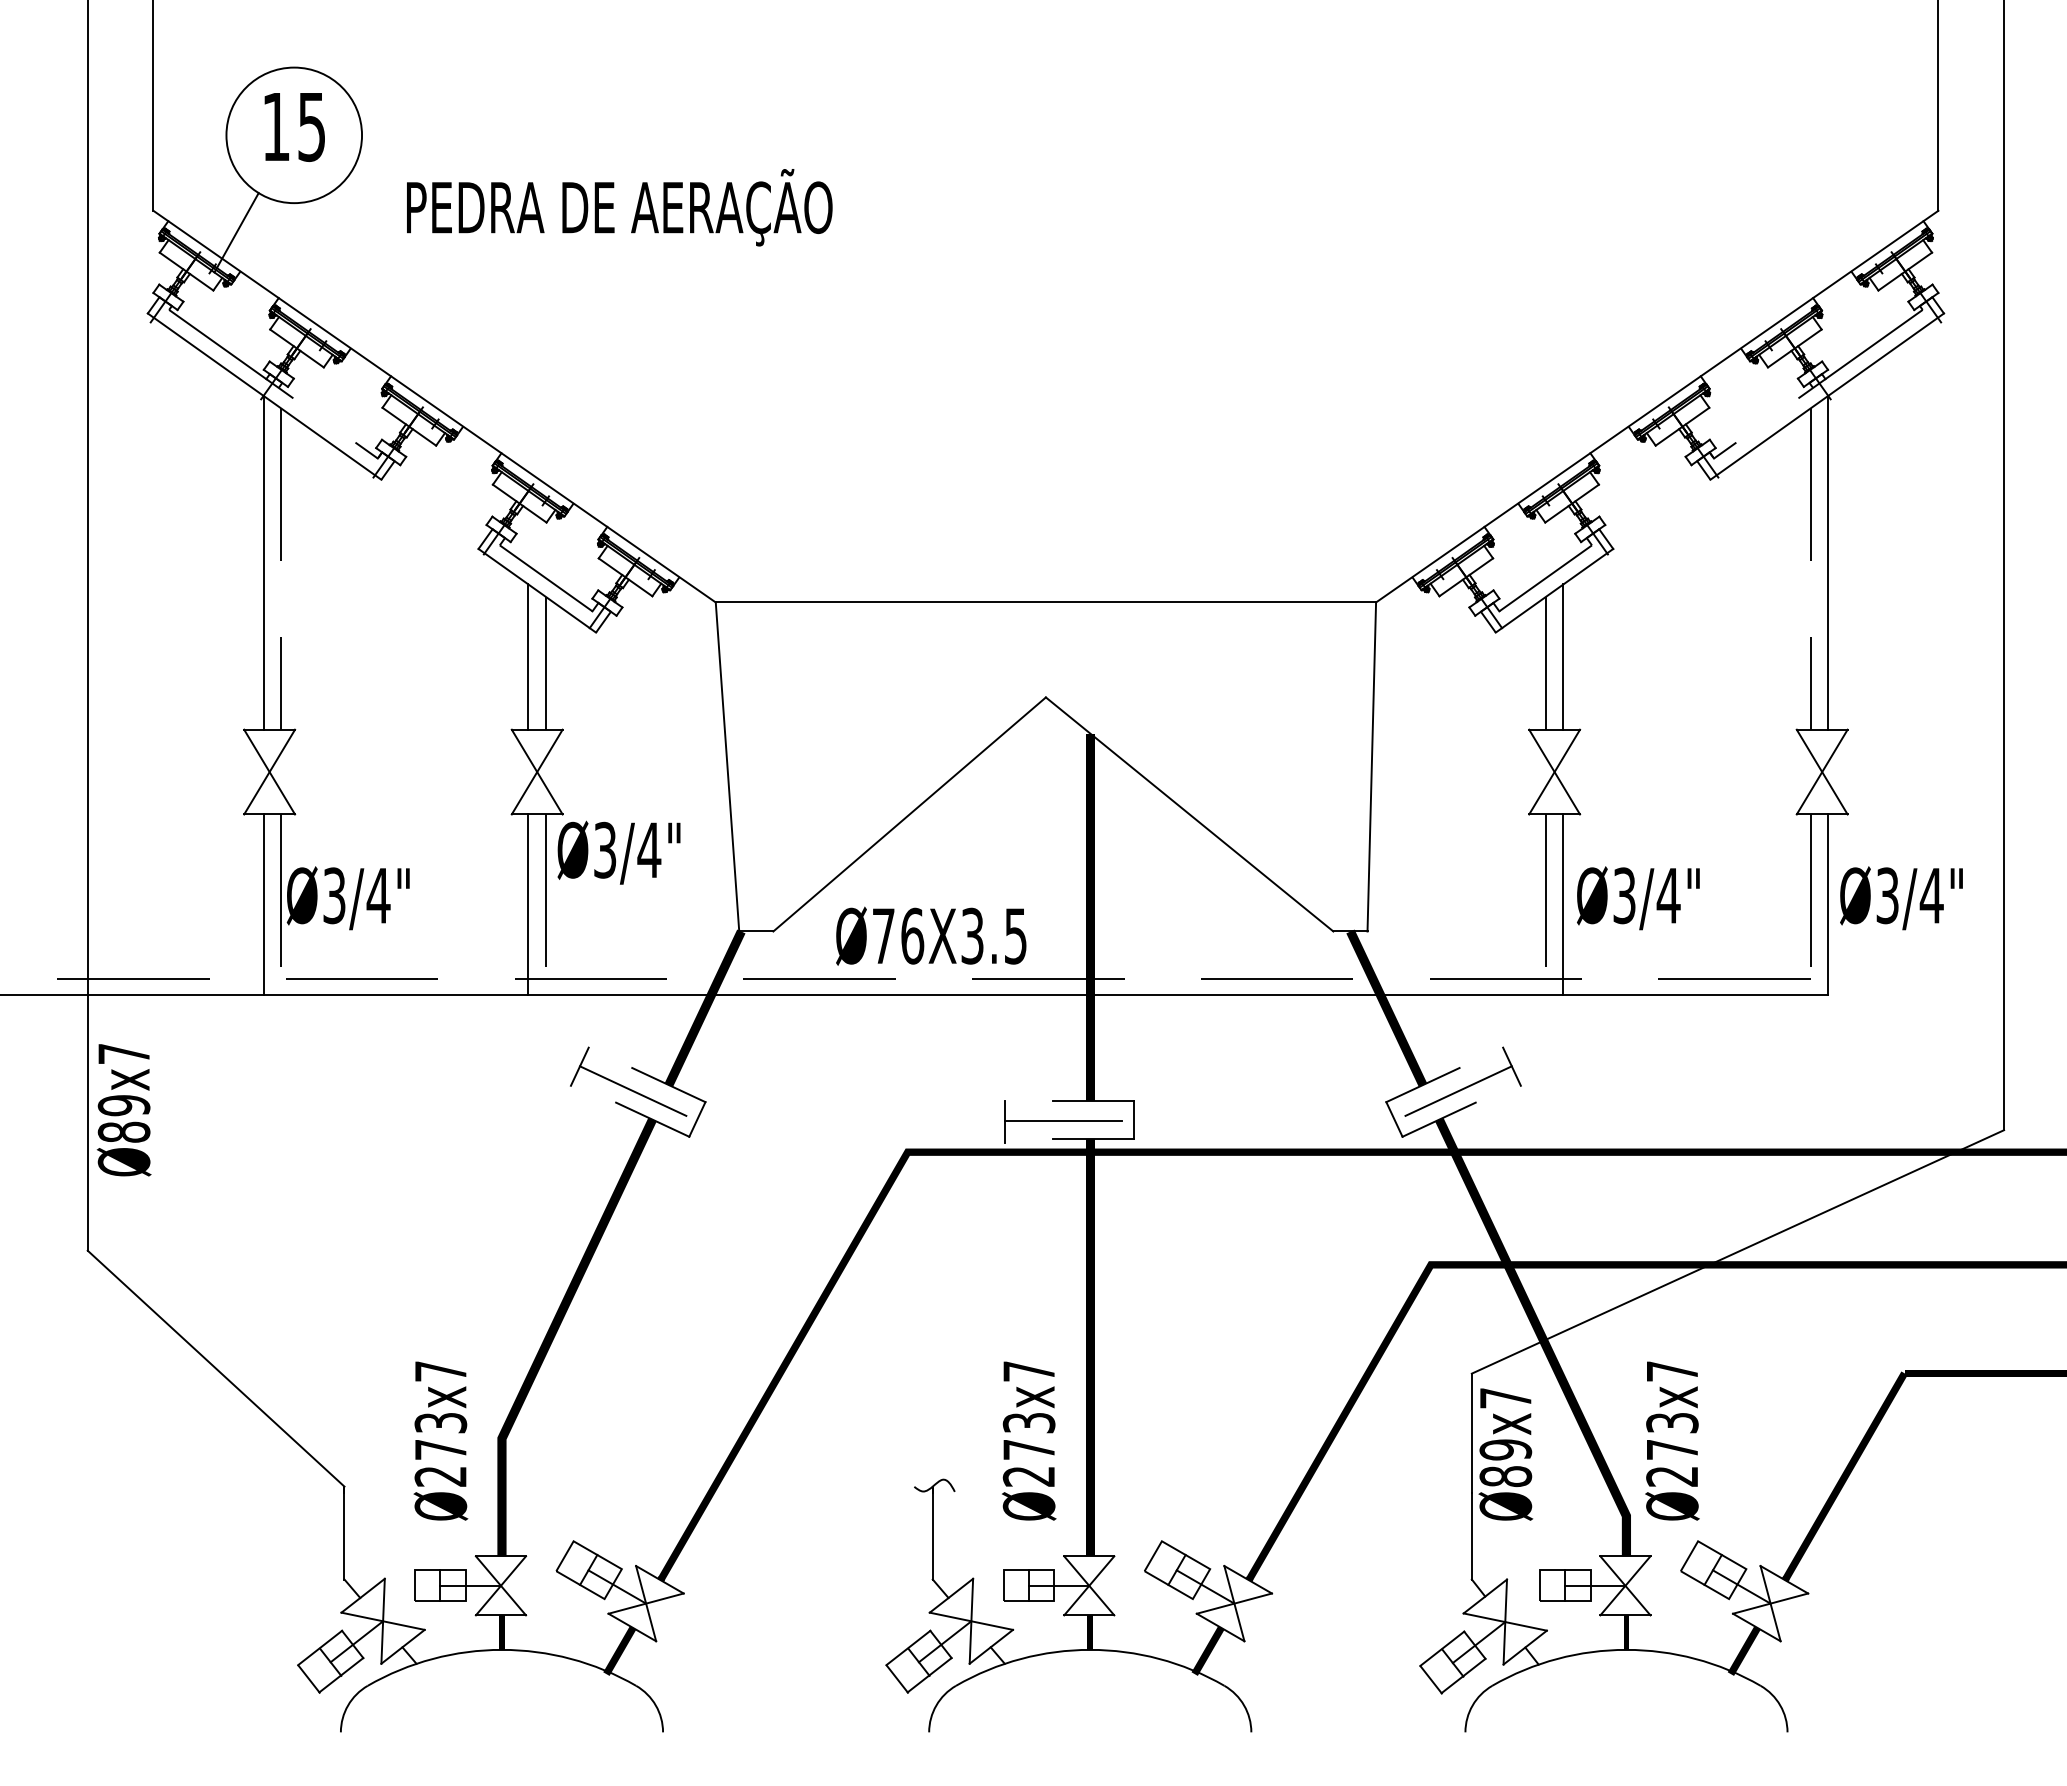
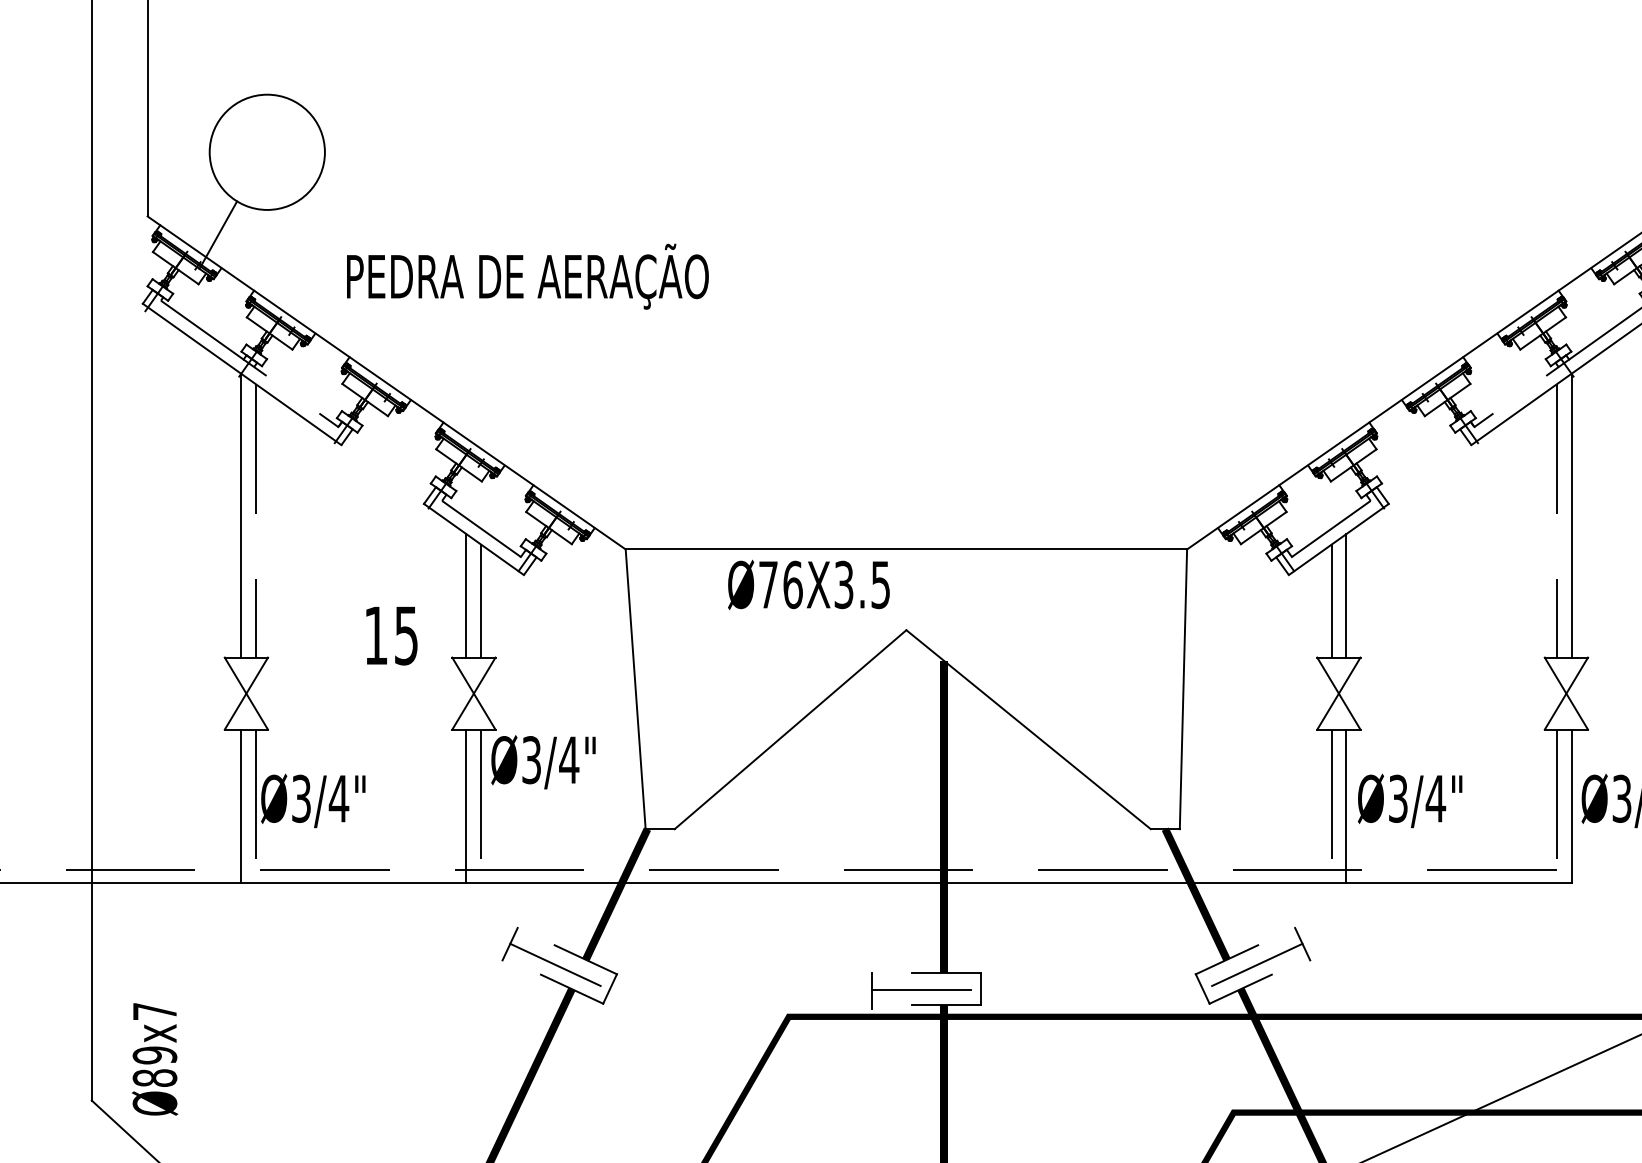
text: (294, 127) -> (391, 636), moved
text: (619, 207) -> (527, 276), moved
text: (931, 935) -> (809, 584), moved
text: (123, 1110) -> (154, 1059), moved

